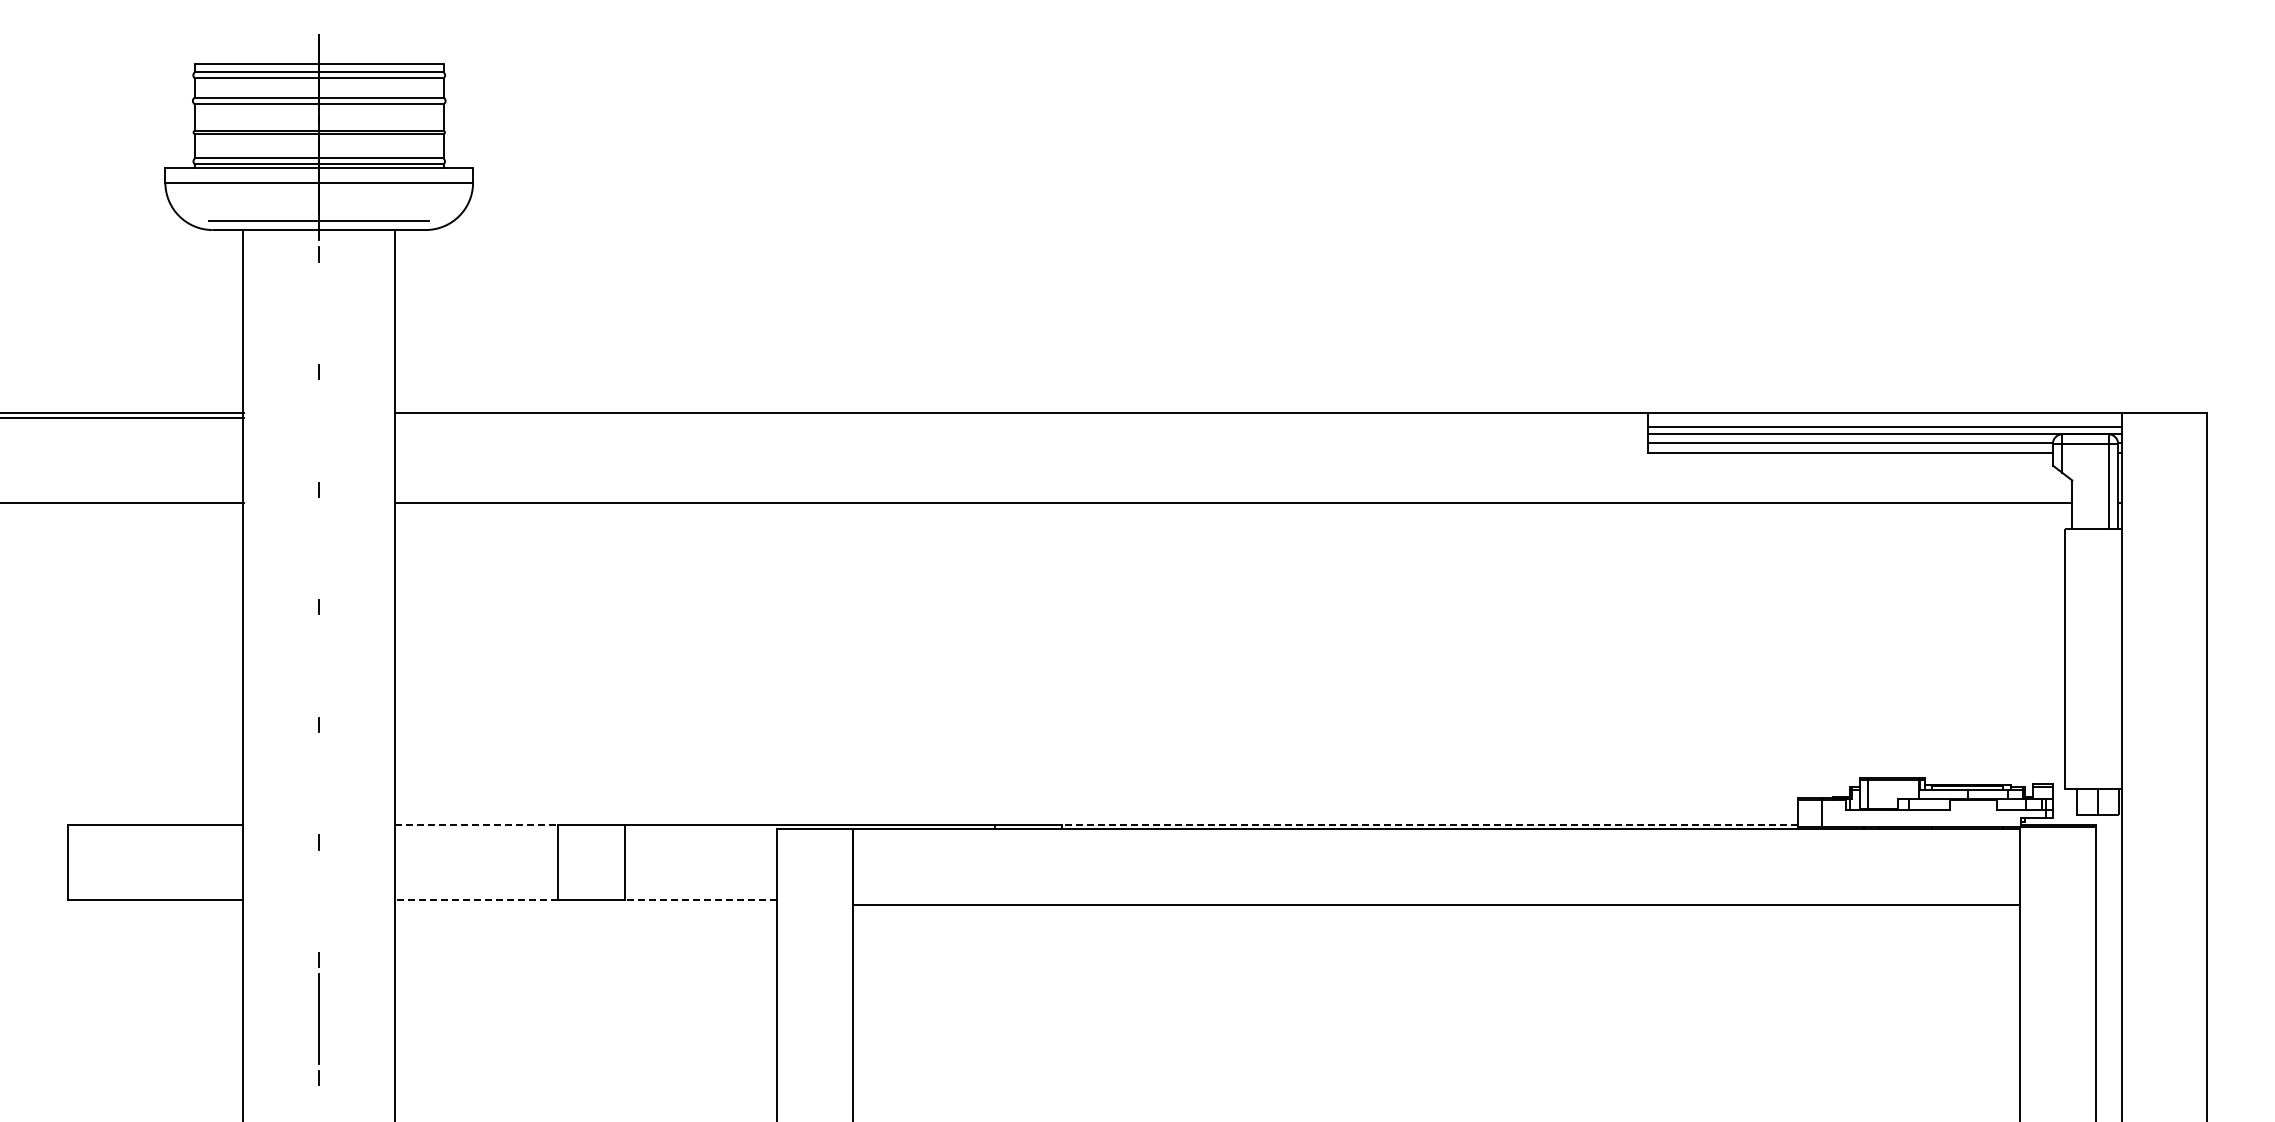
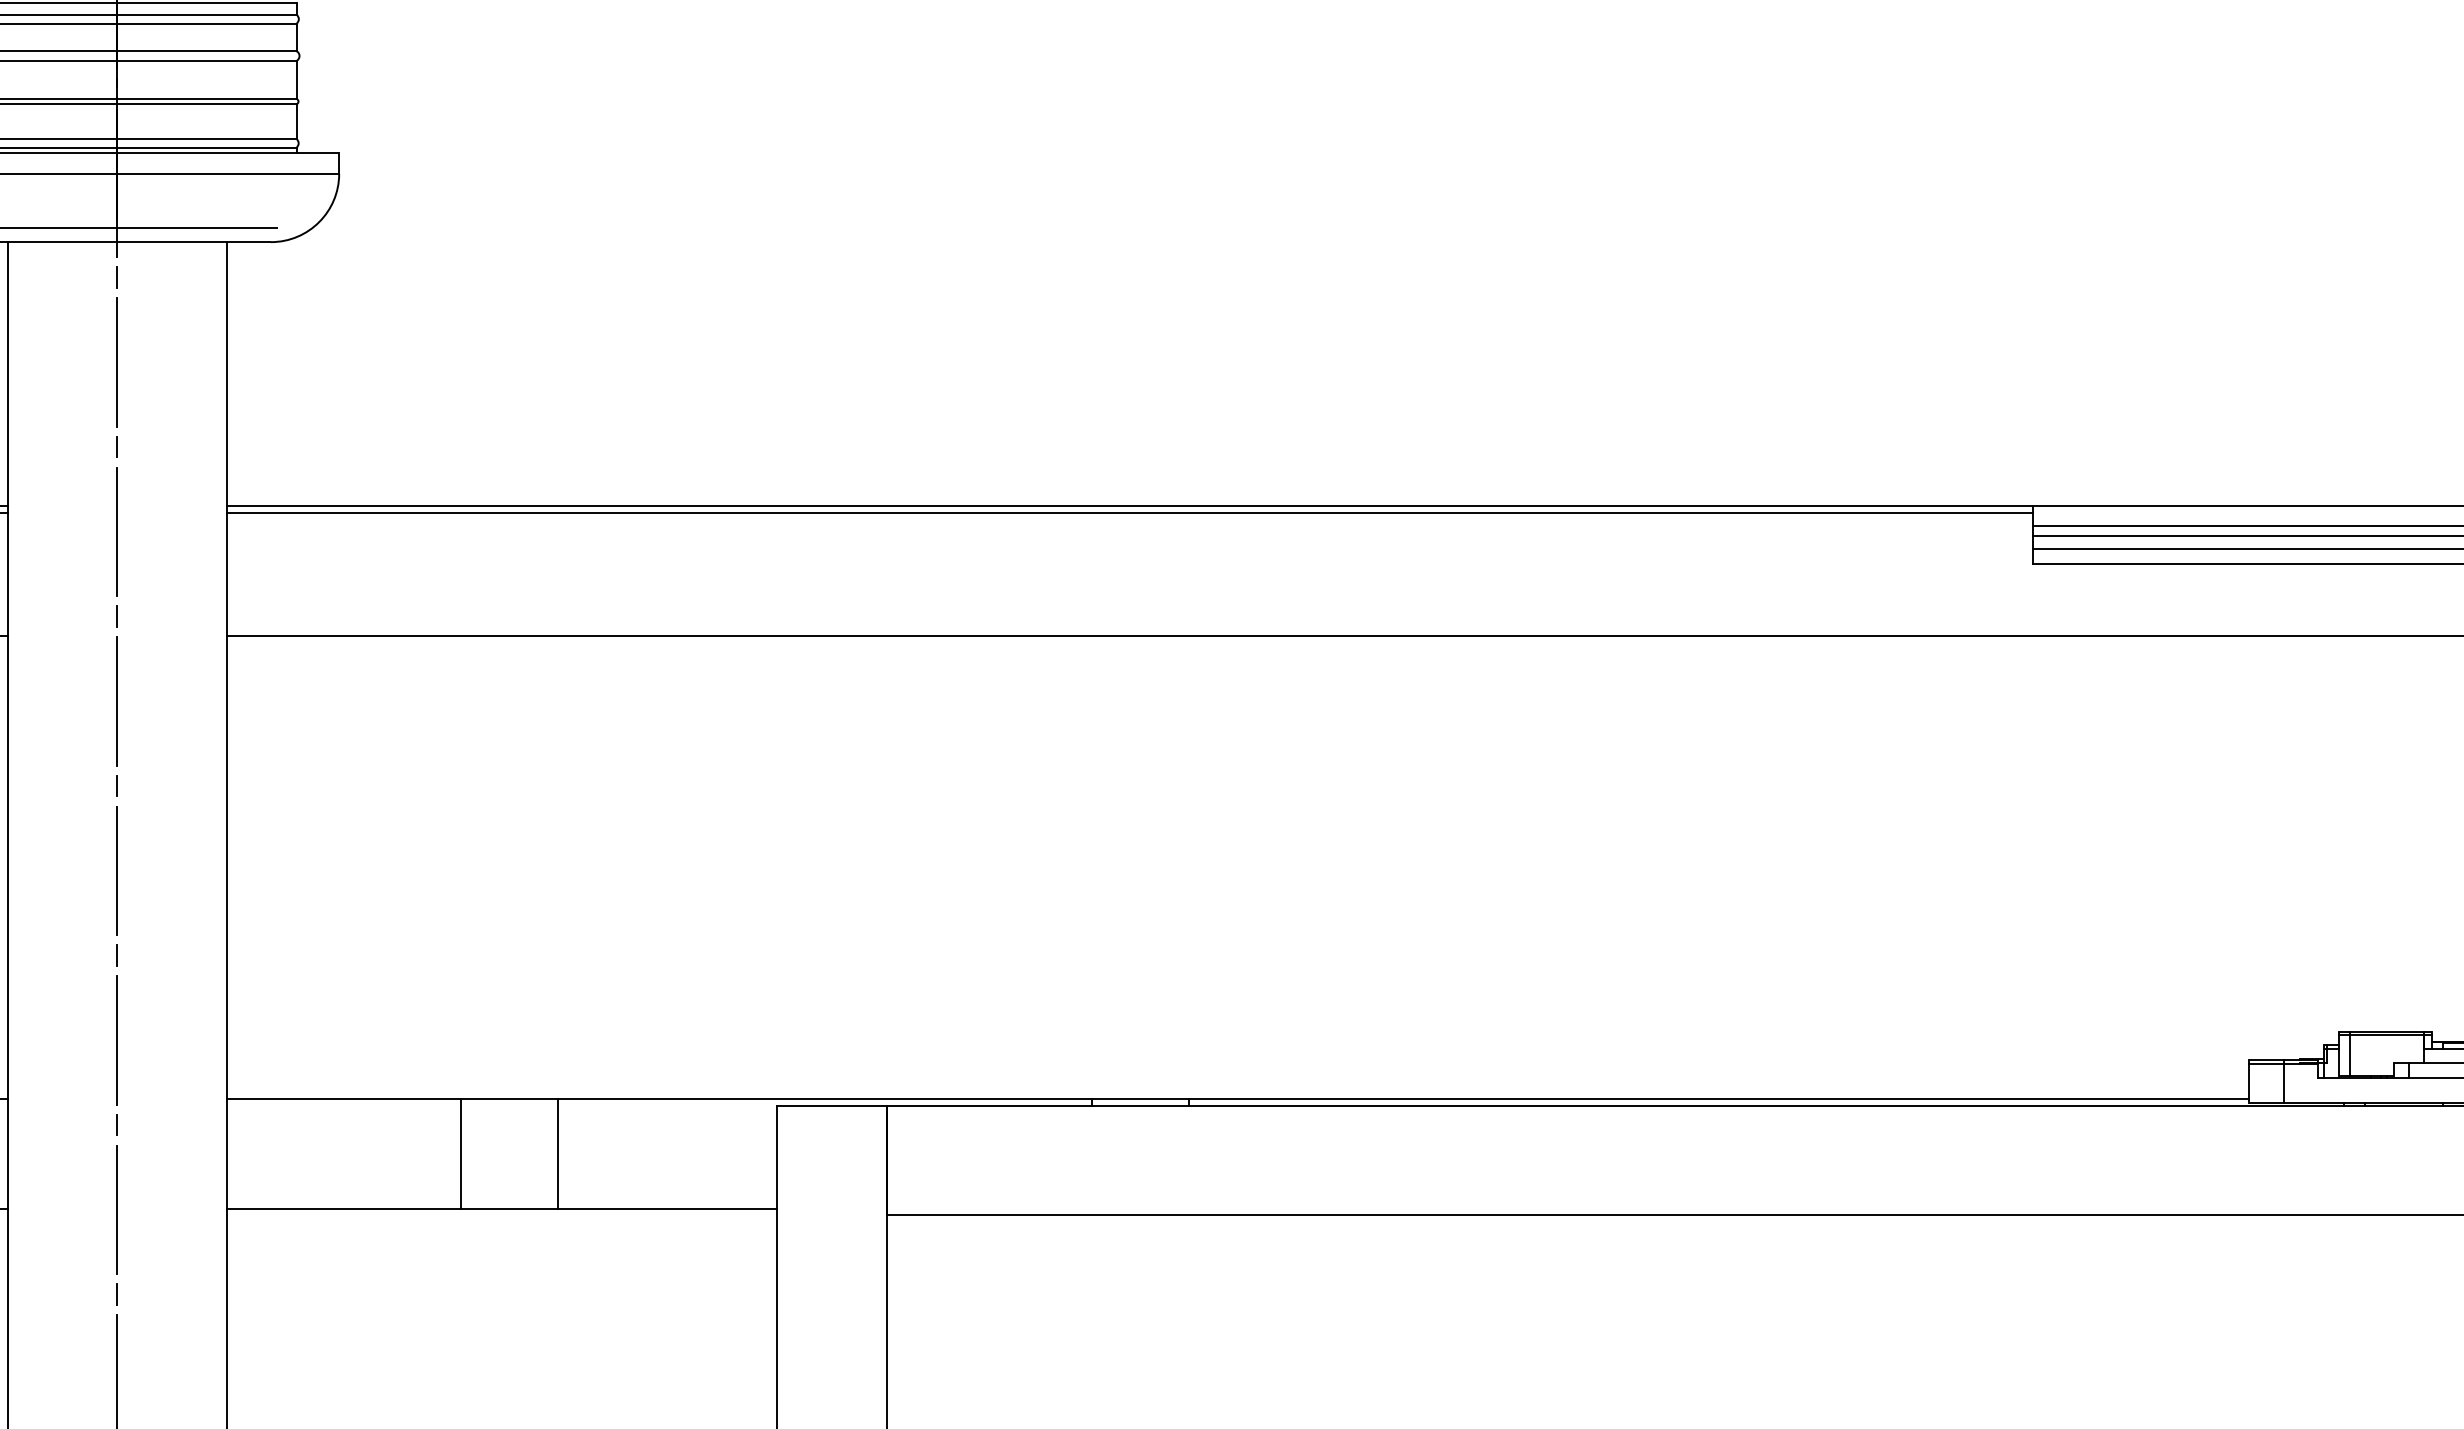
line: (319, 312) -> (117, 361), added
line: (1021, 417) -> (1129, 512), added
line: (319, 430) -> (117, 531), added
line: (319, 548) -> (117, 701), added
line: (319, 665) -> (117, 869), added
line: (319, 783) -> (117, 1040), added
line: (476, 824) -> (344, 1099), dashed -> solid
line: (1430, 824) -> (1719, 1099), dashed -> solid
line: (319, 900) -> (117, 1208), added
line: (475, 900) -> (342, 1208), dashed -> solid
line: (700, 900) -> (667, 1208), dashed -> solid

